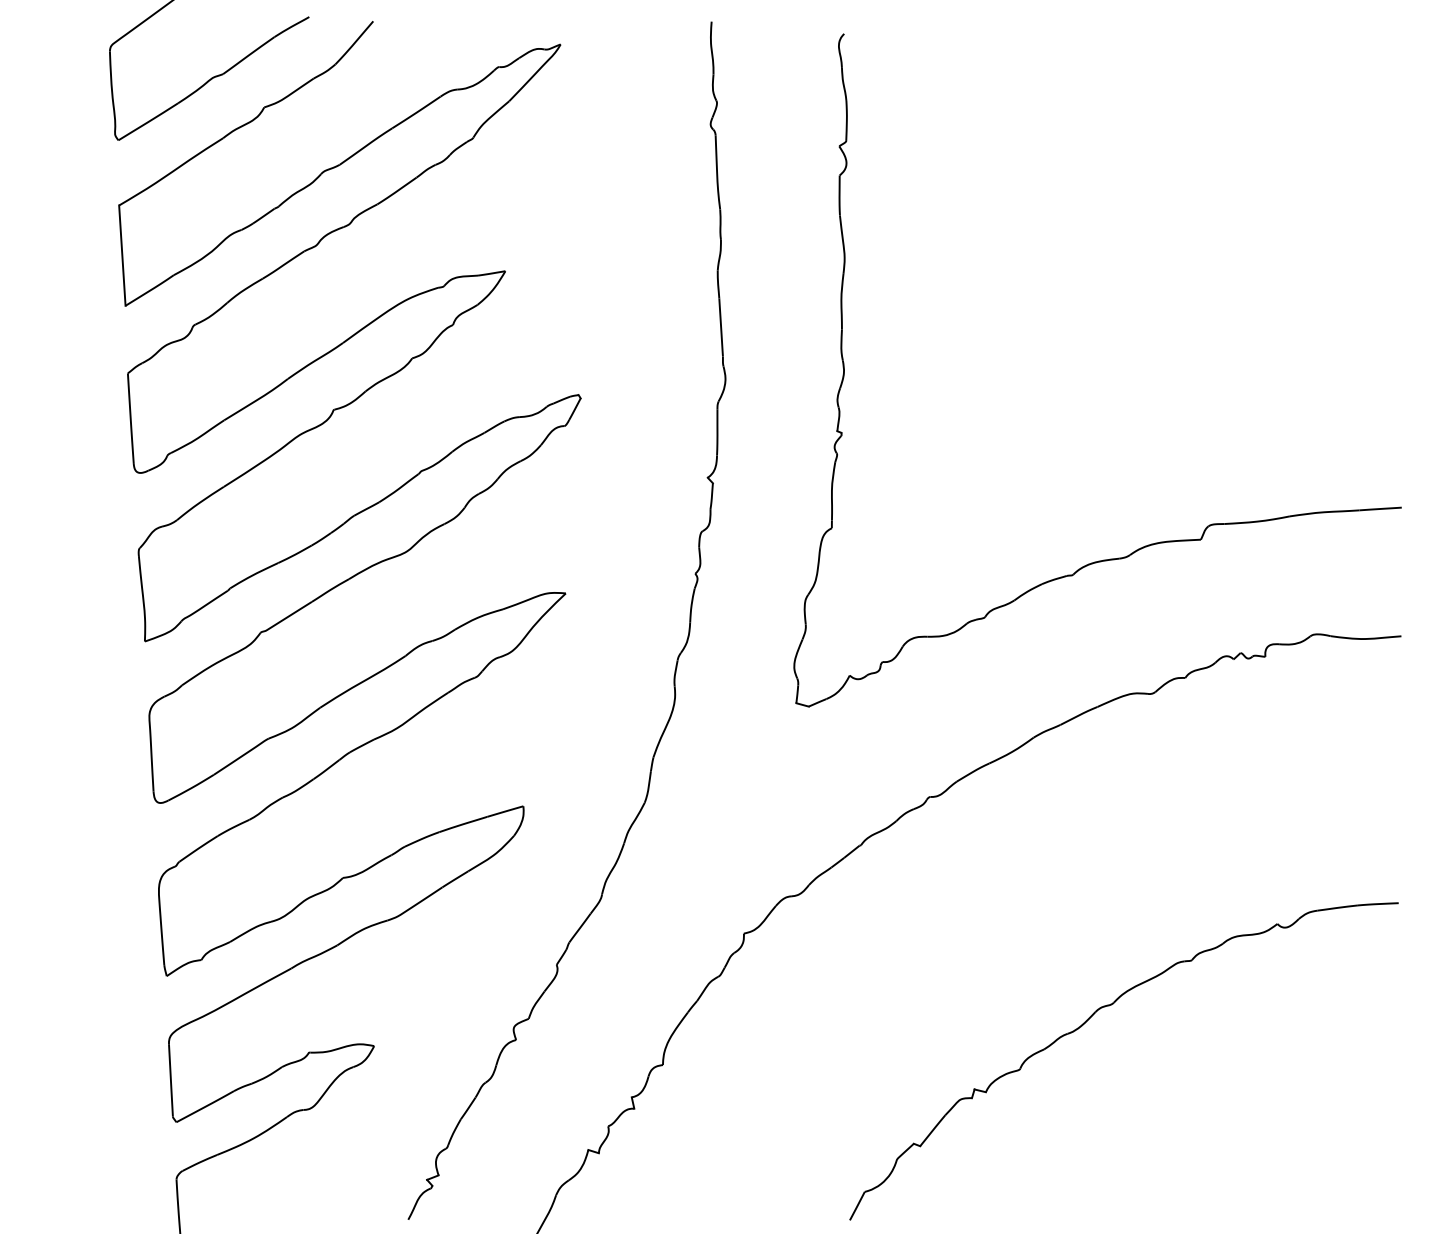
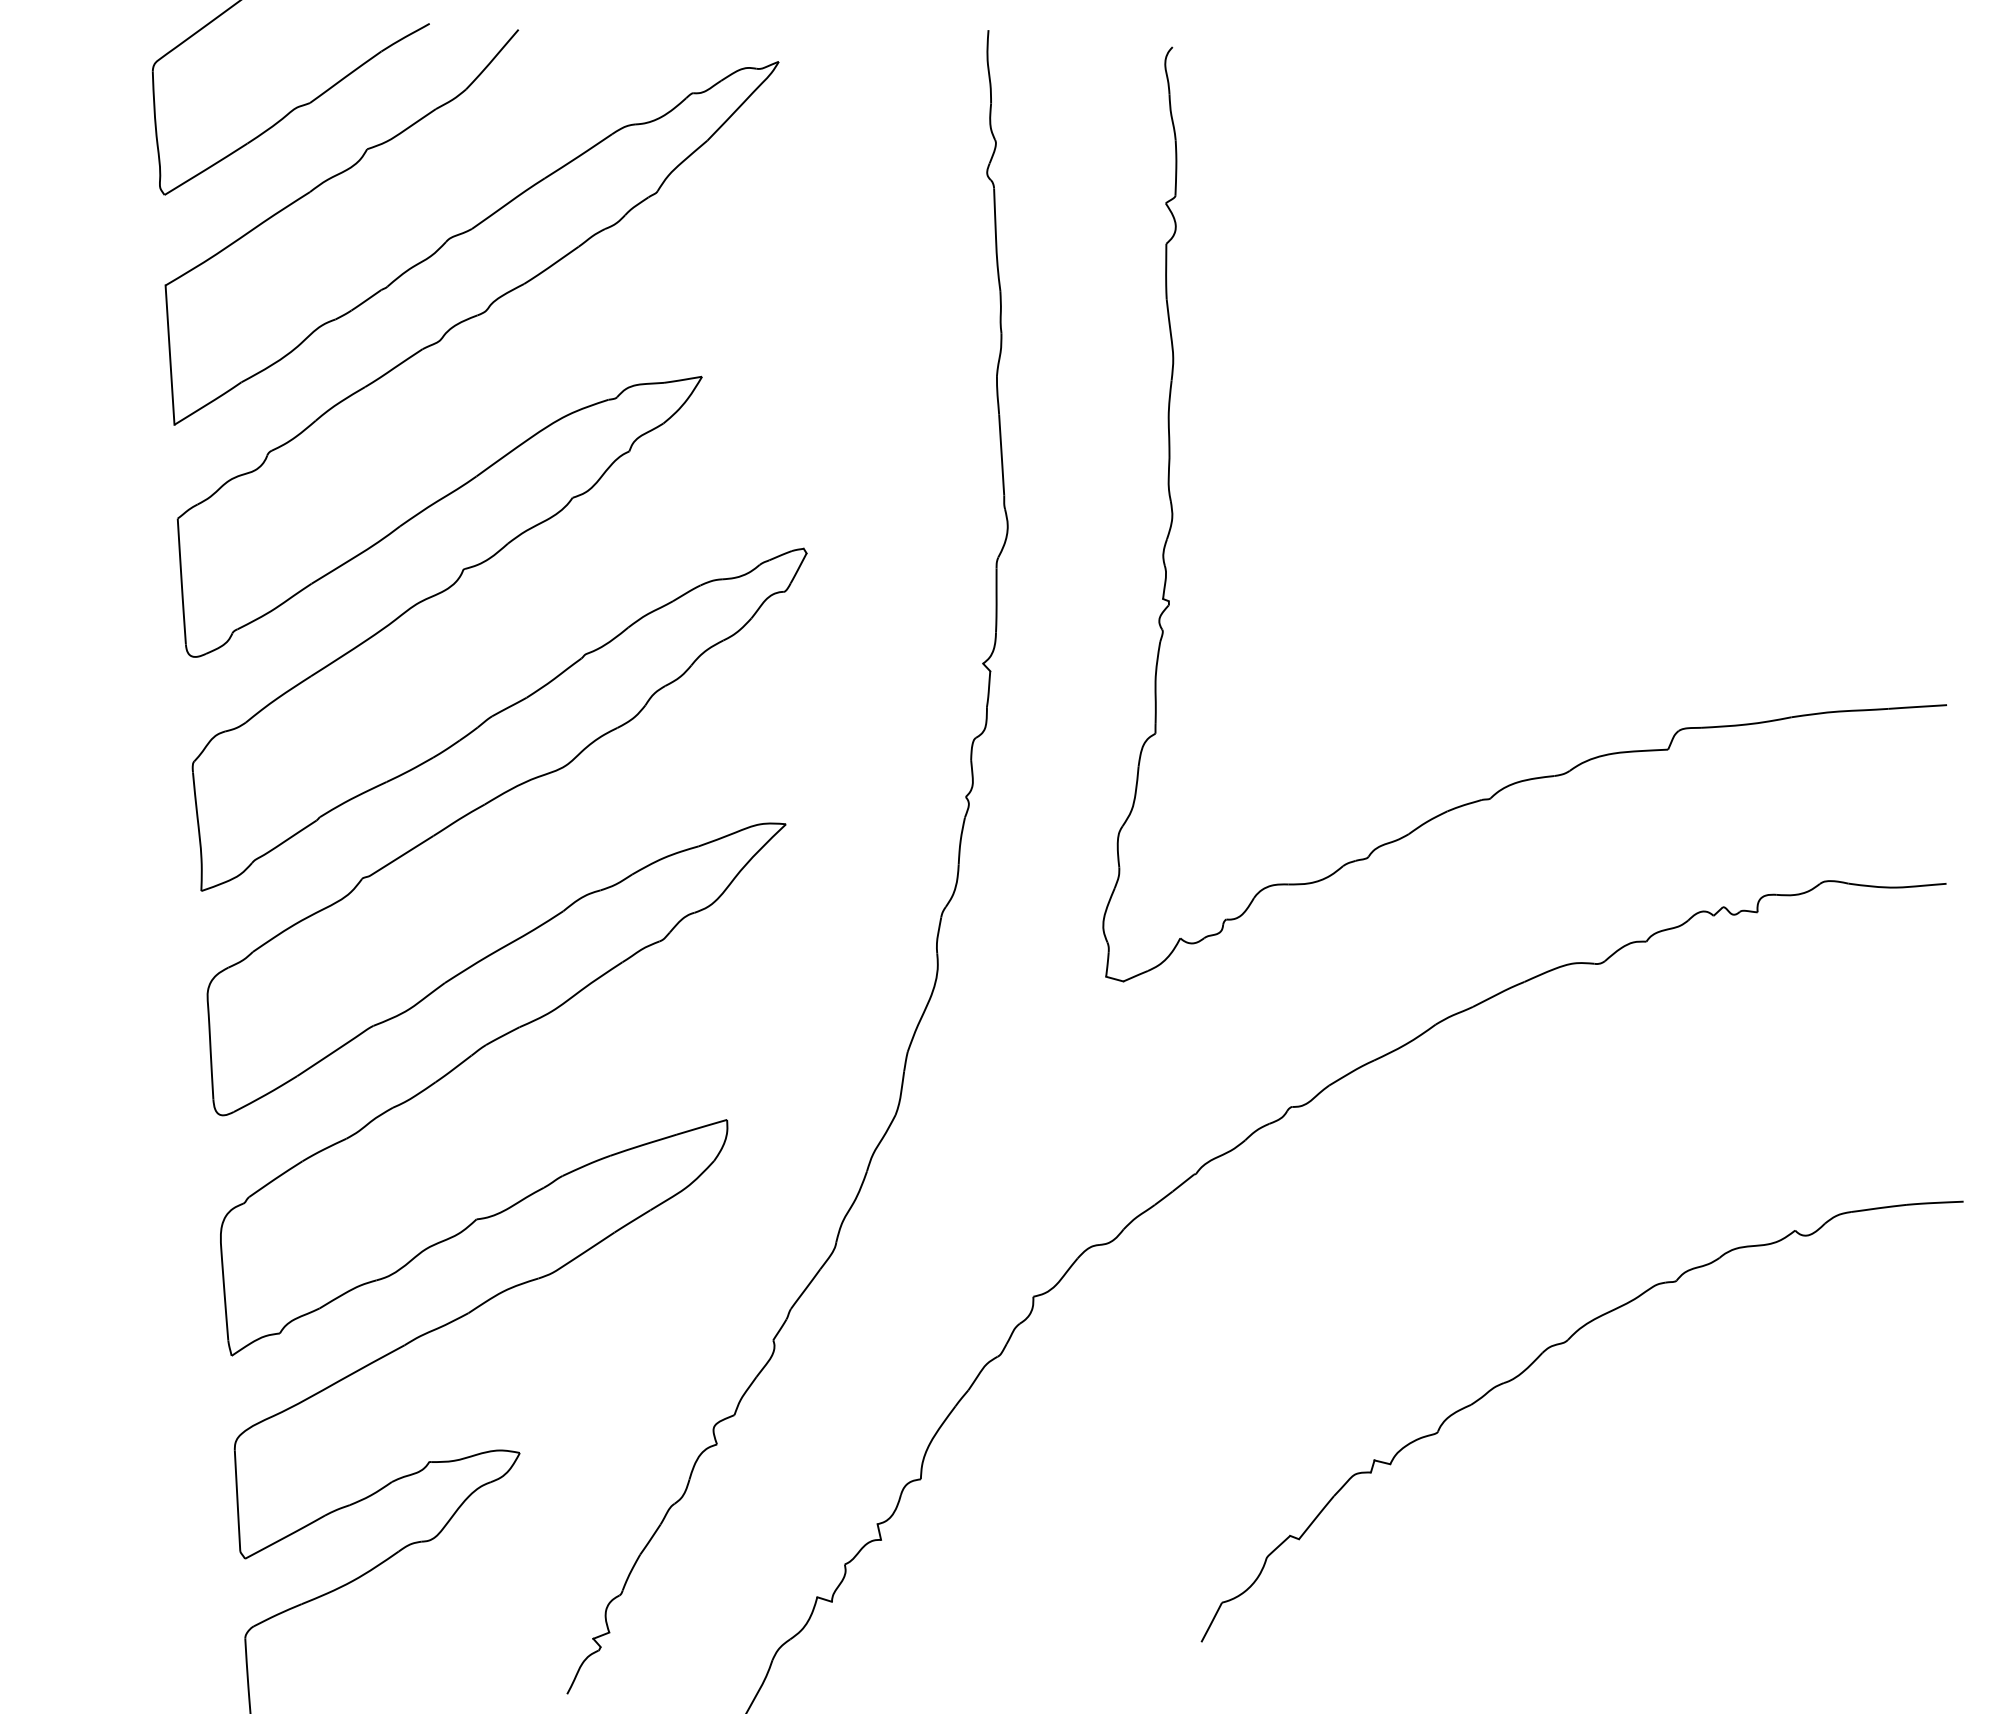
part: (1085, 1023) -> (1528, 1368), moved

